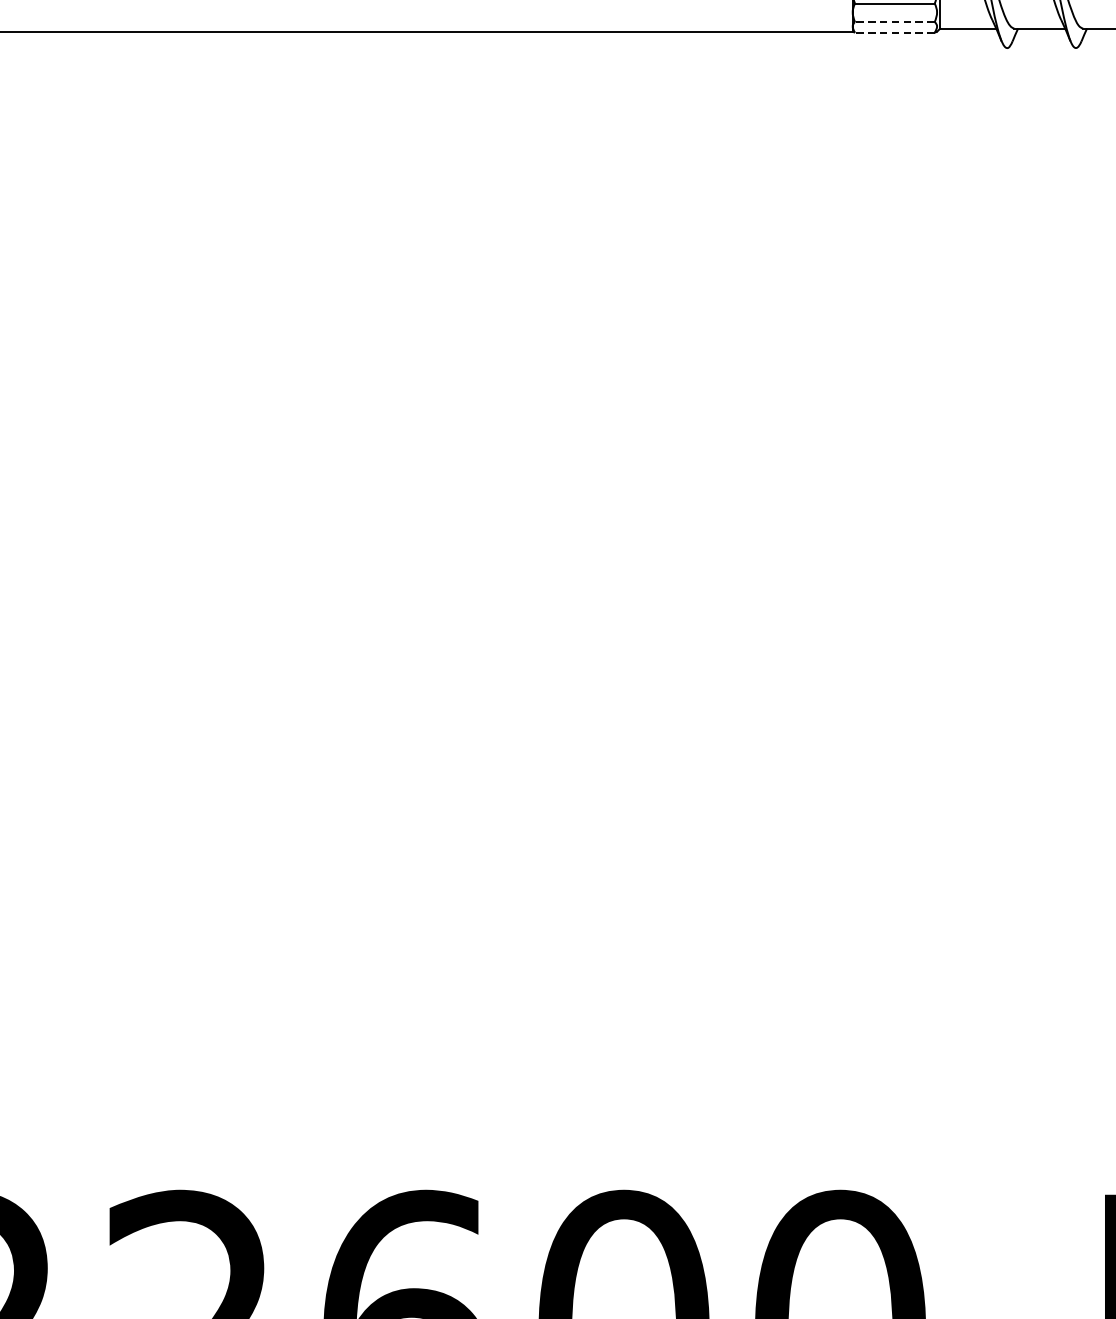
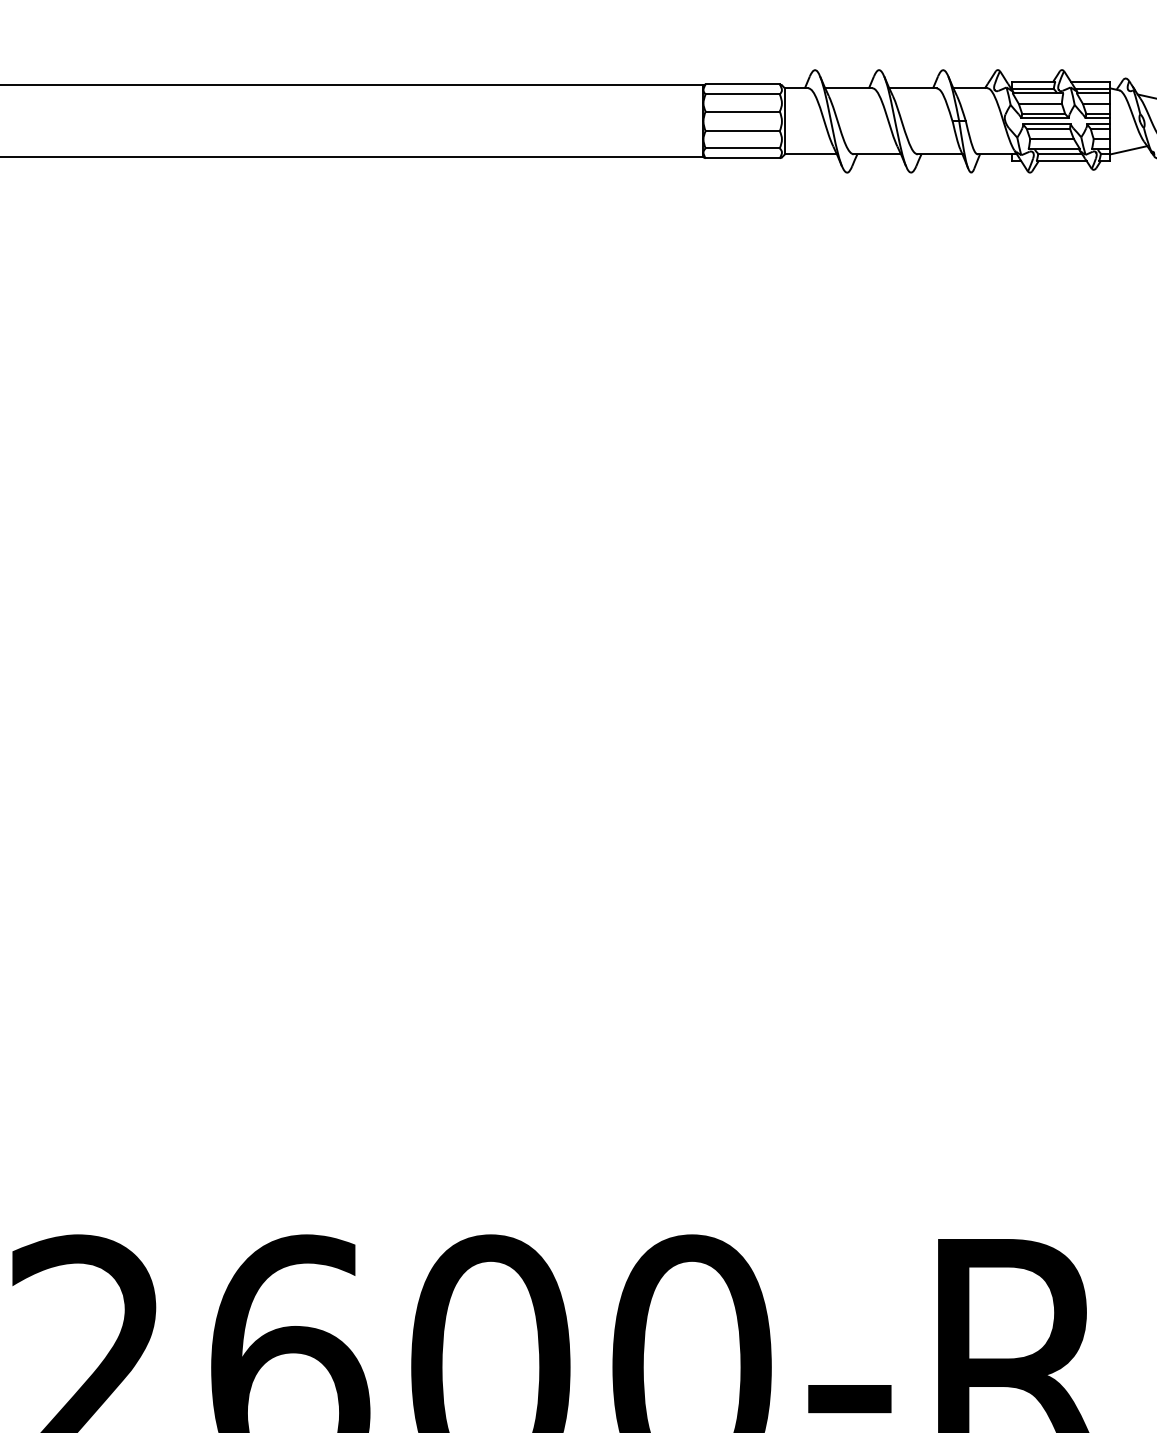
line: (894, 22) -> (742, 148), dashed -> solid
line: (894, 32) -> (742, 158), dashed -> solid

